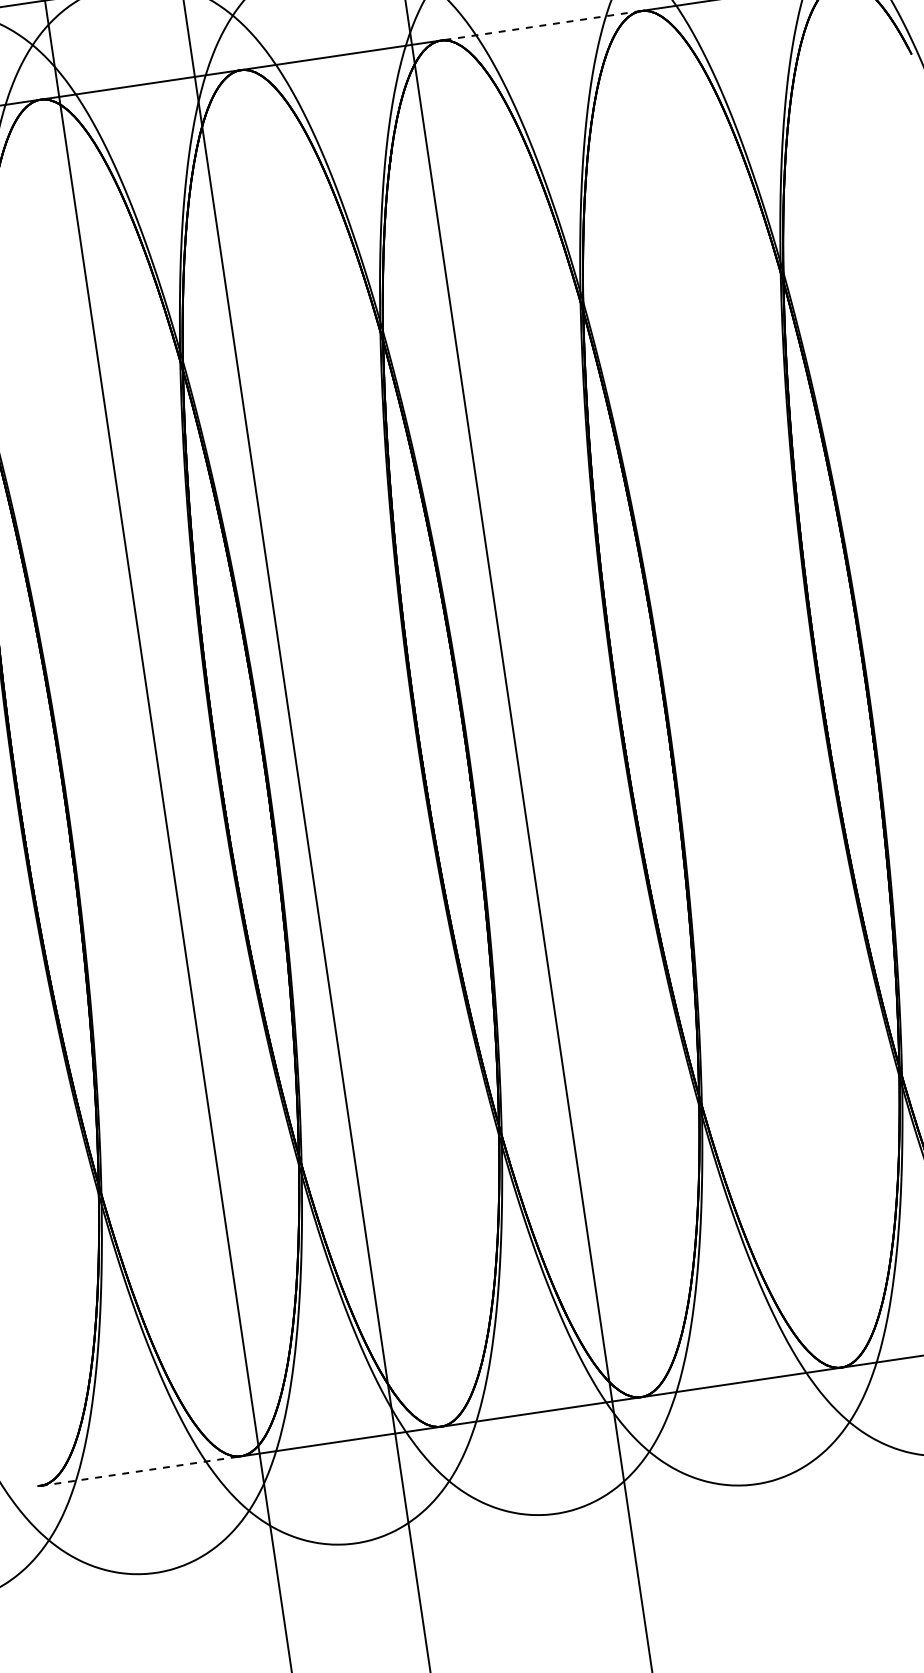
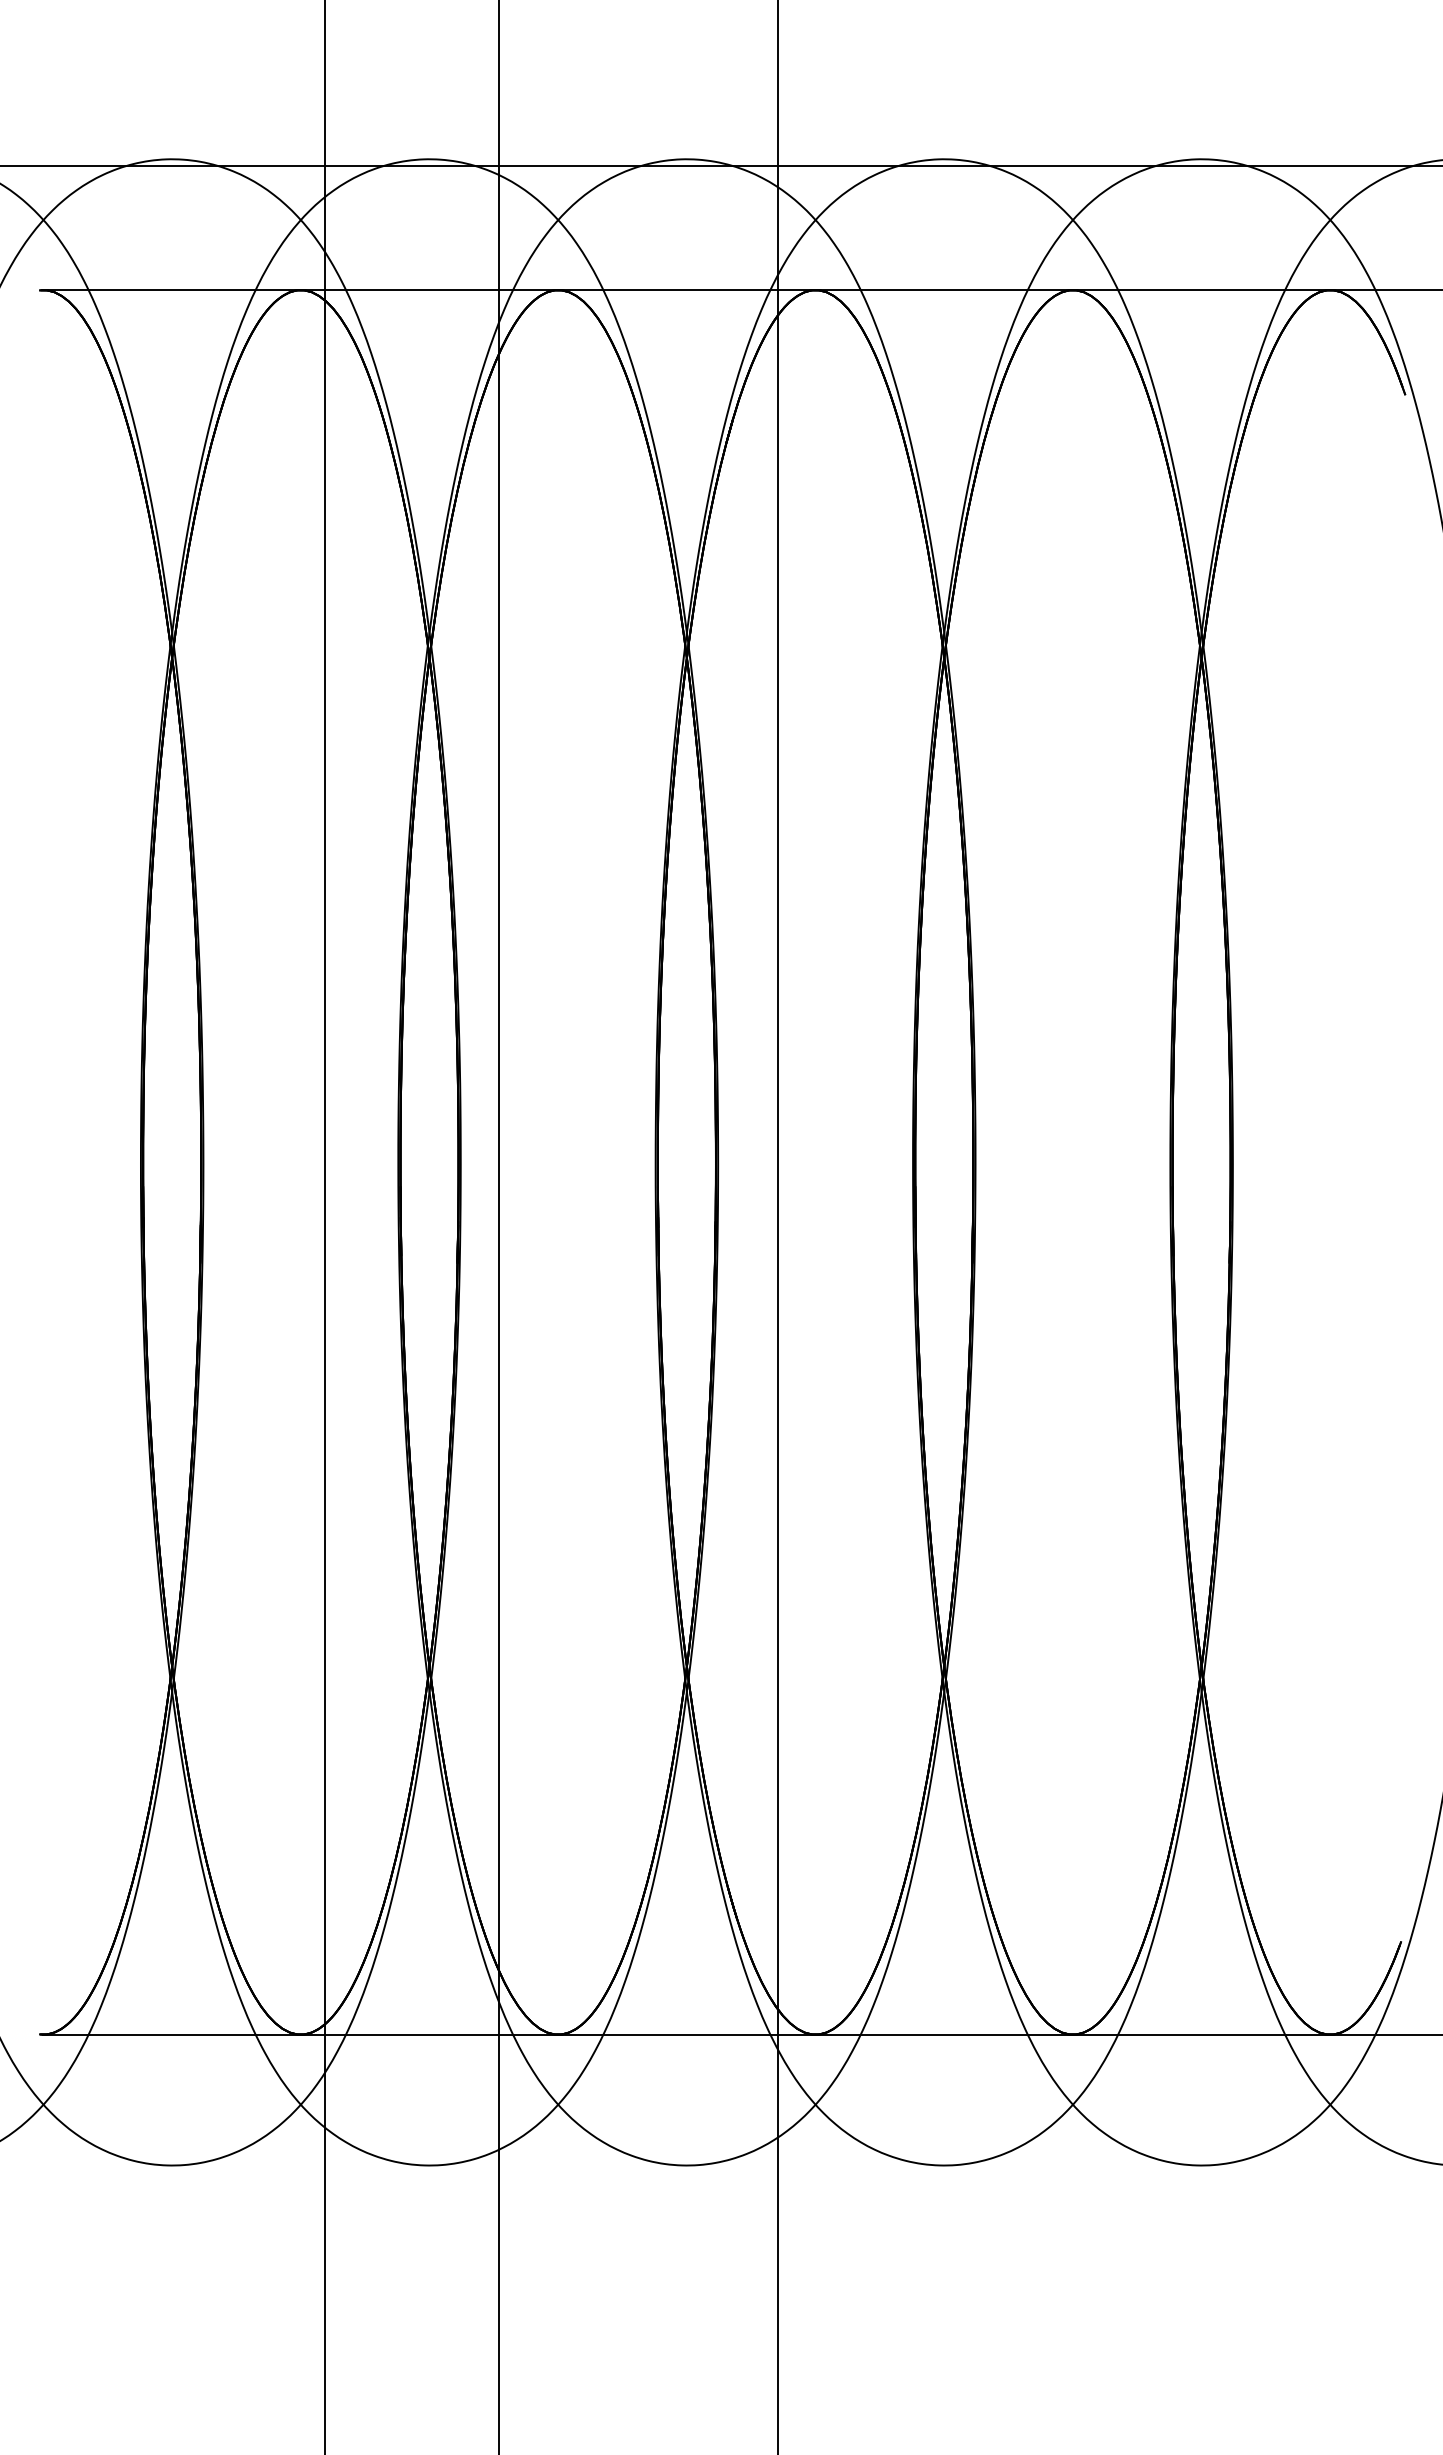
line: (541, 26) -> (944, 290), dashed -> solid
line: (141, 1470) -> (172, 2034), dashed -> solid

